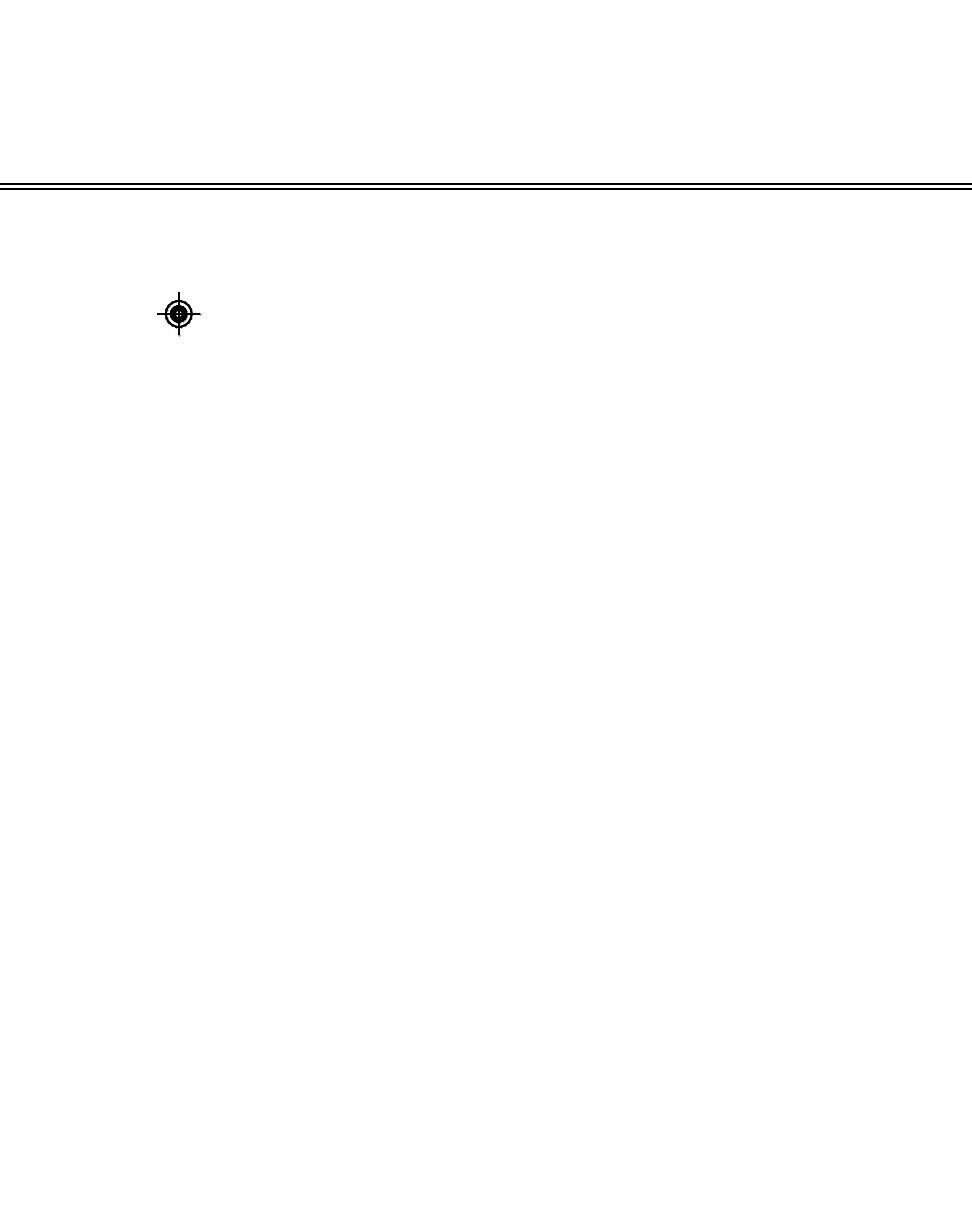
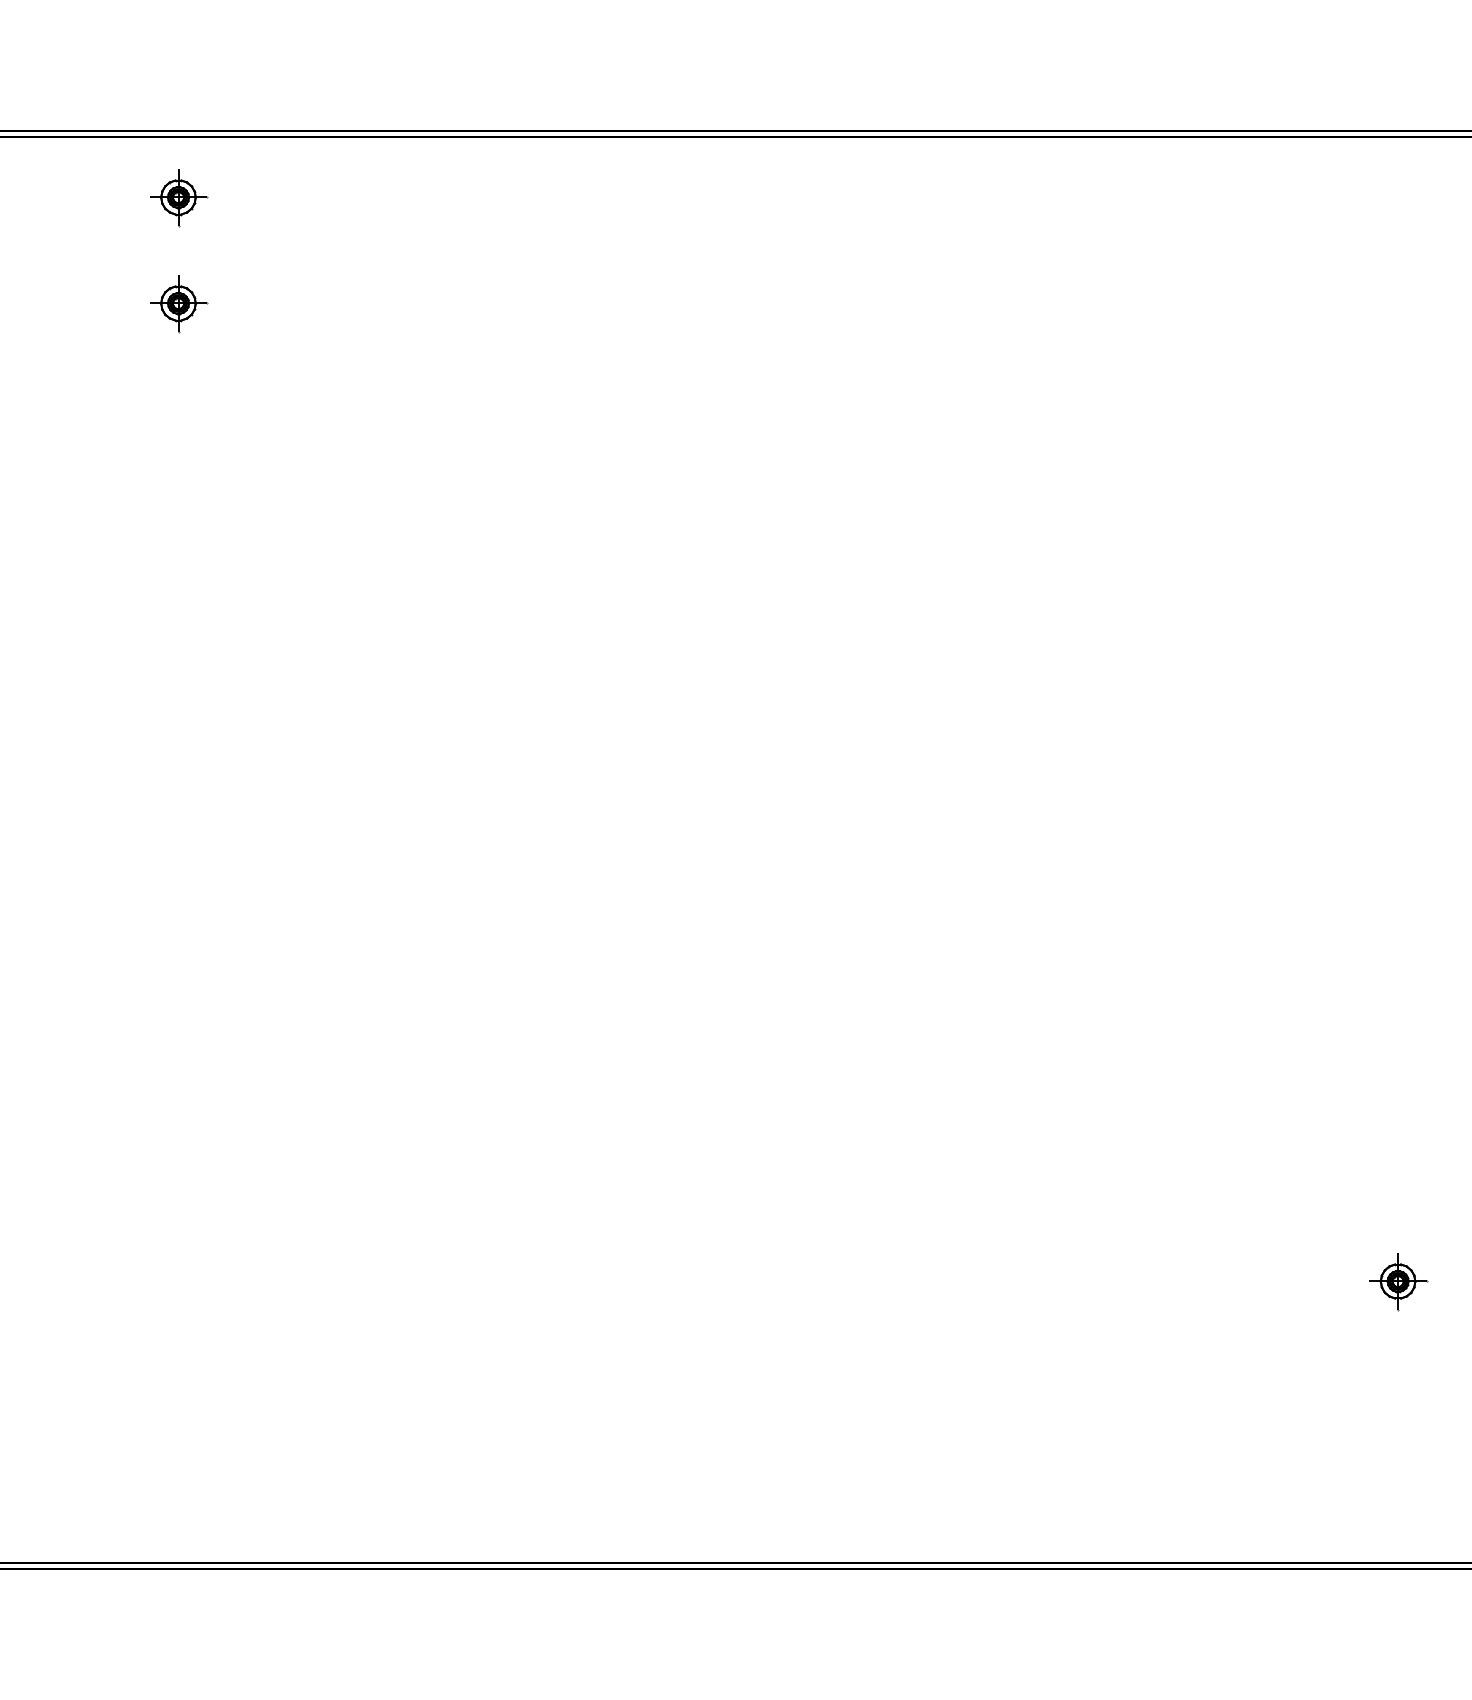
part: (179, 235) -> (179, 198), added

